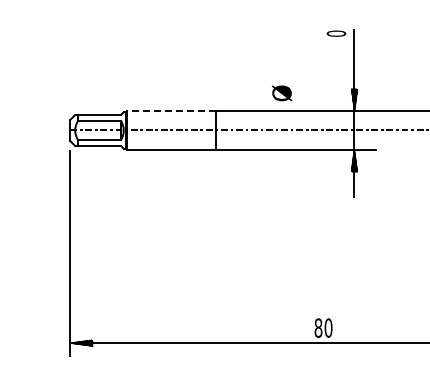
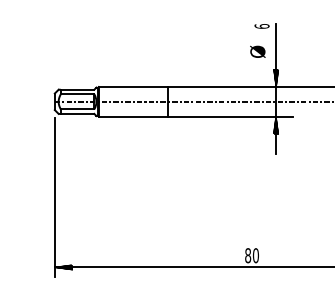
text: (335, 33) -> (261, 26), 0 -> 6
text: (282, 93) -> (258, 51), moved
line: (171, 111) -> (133, 87), dashed -> solid

